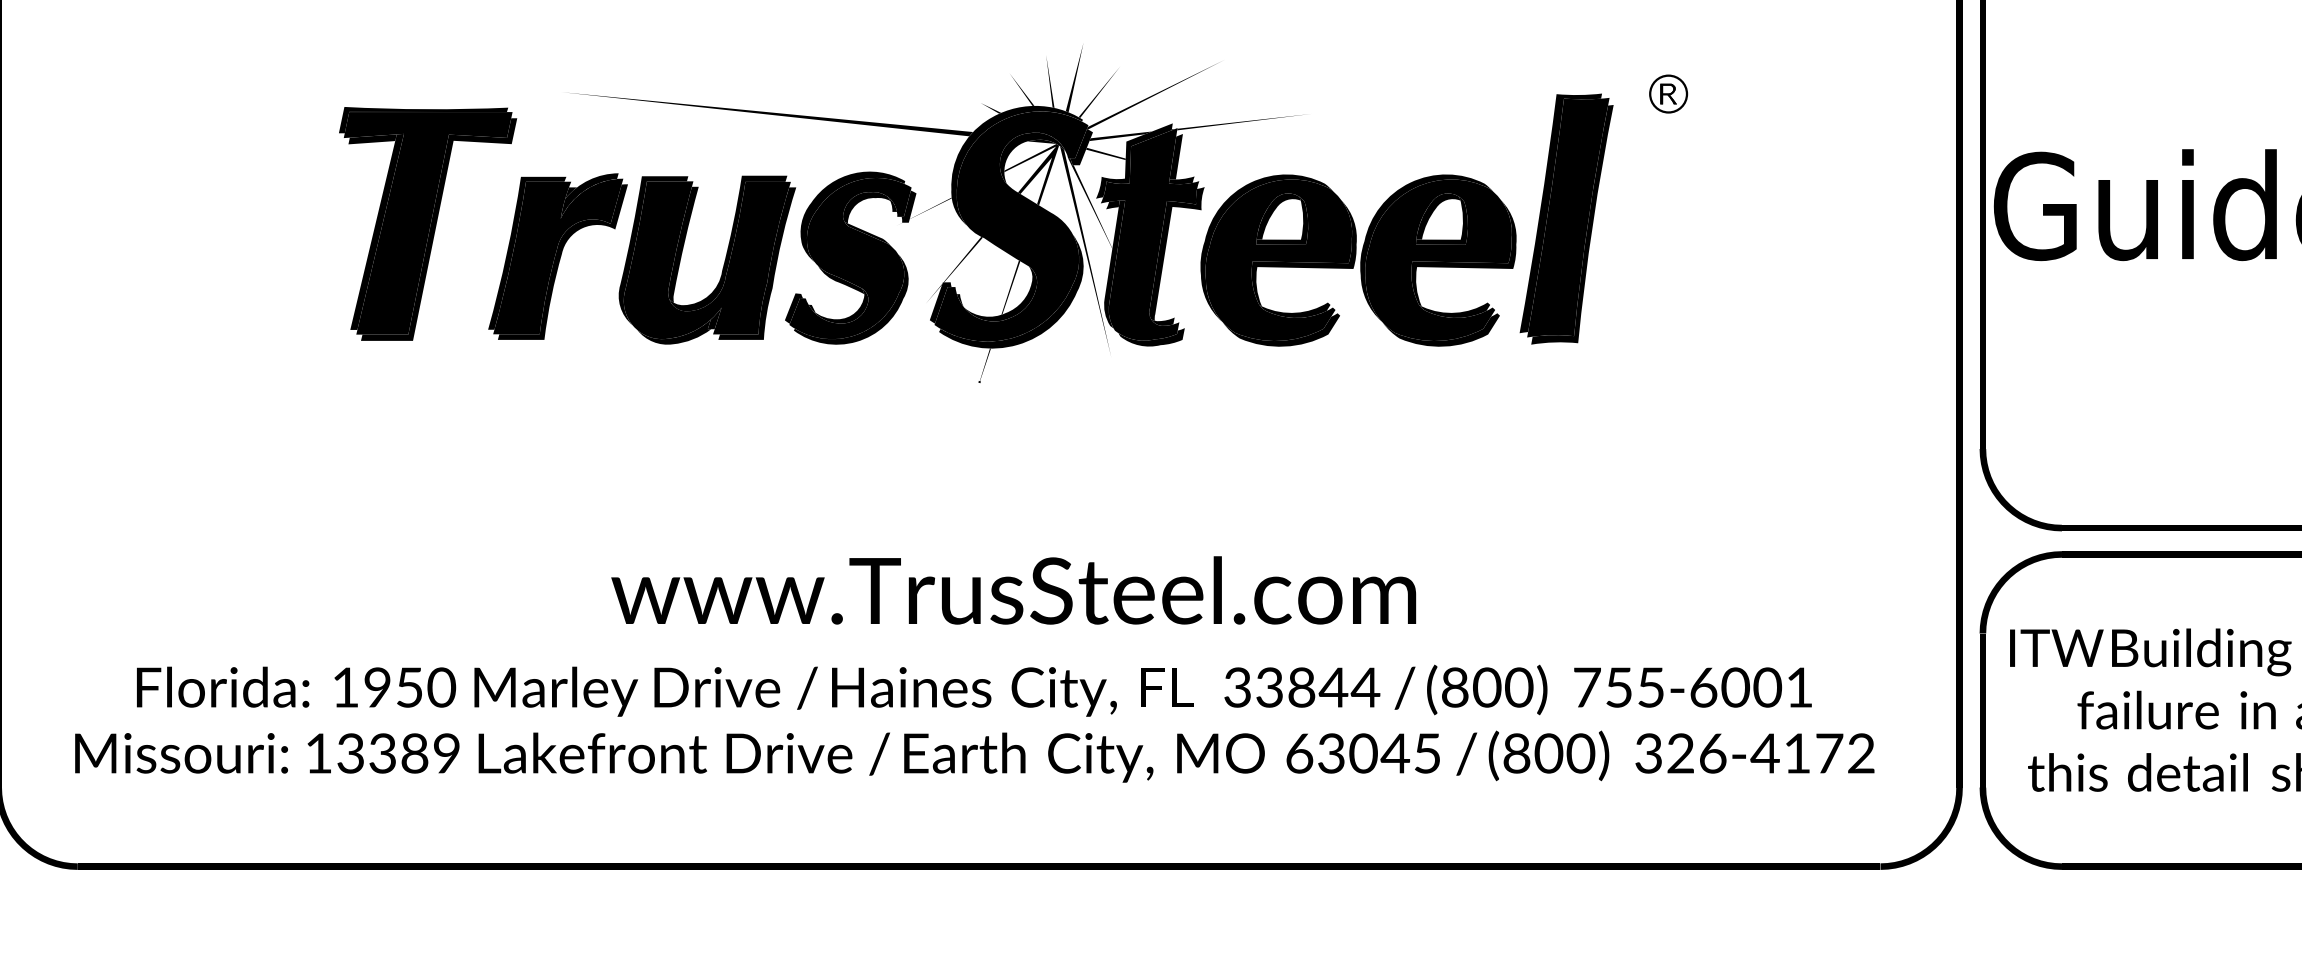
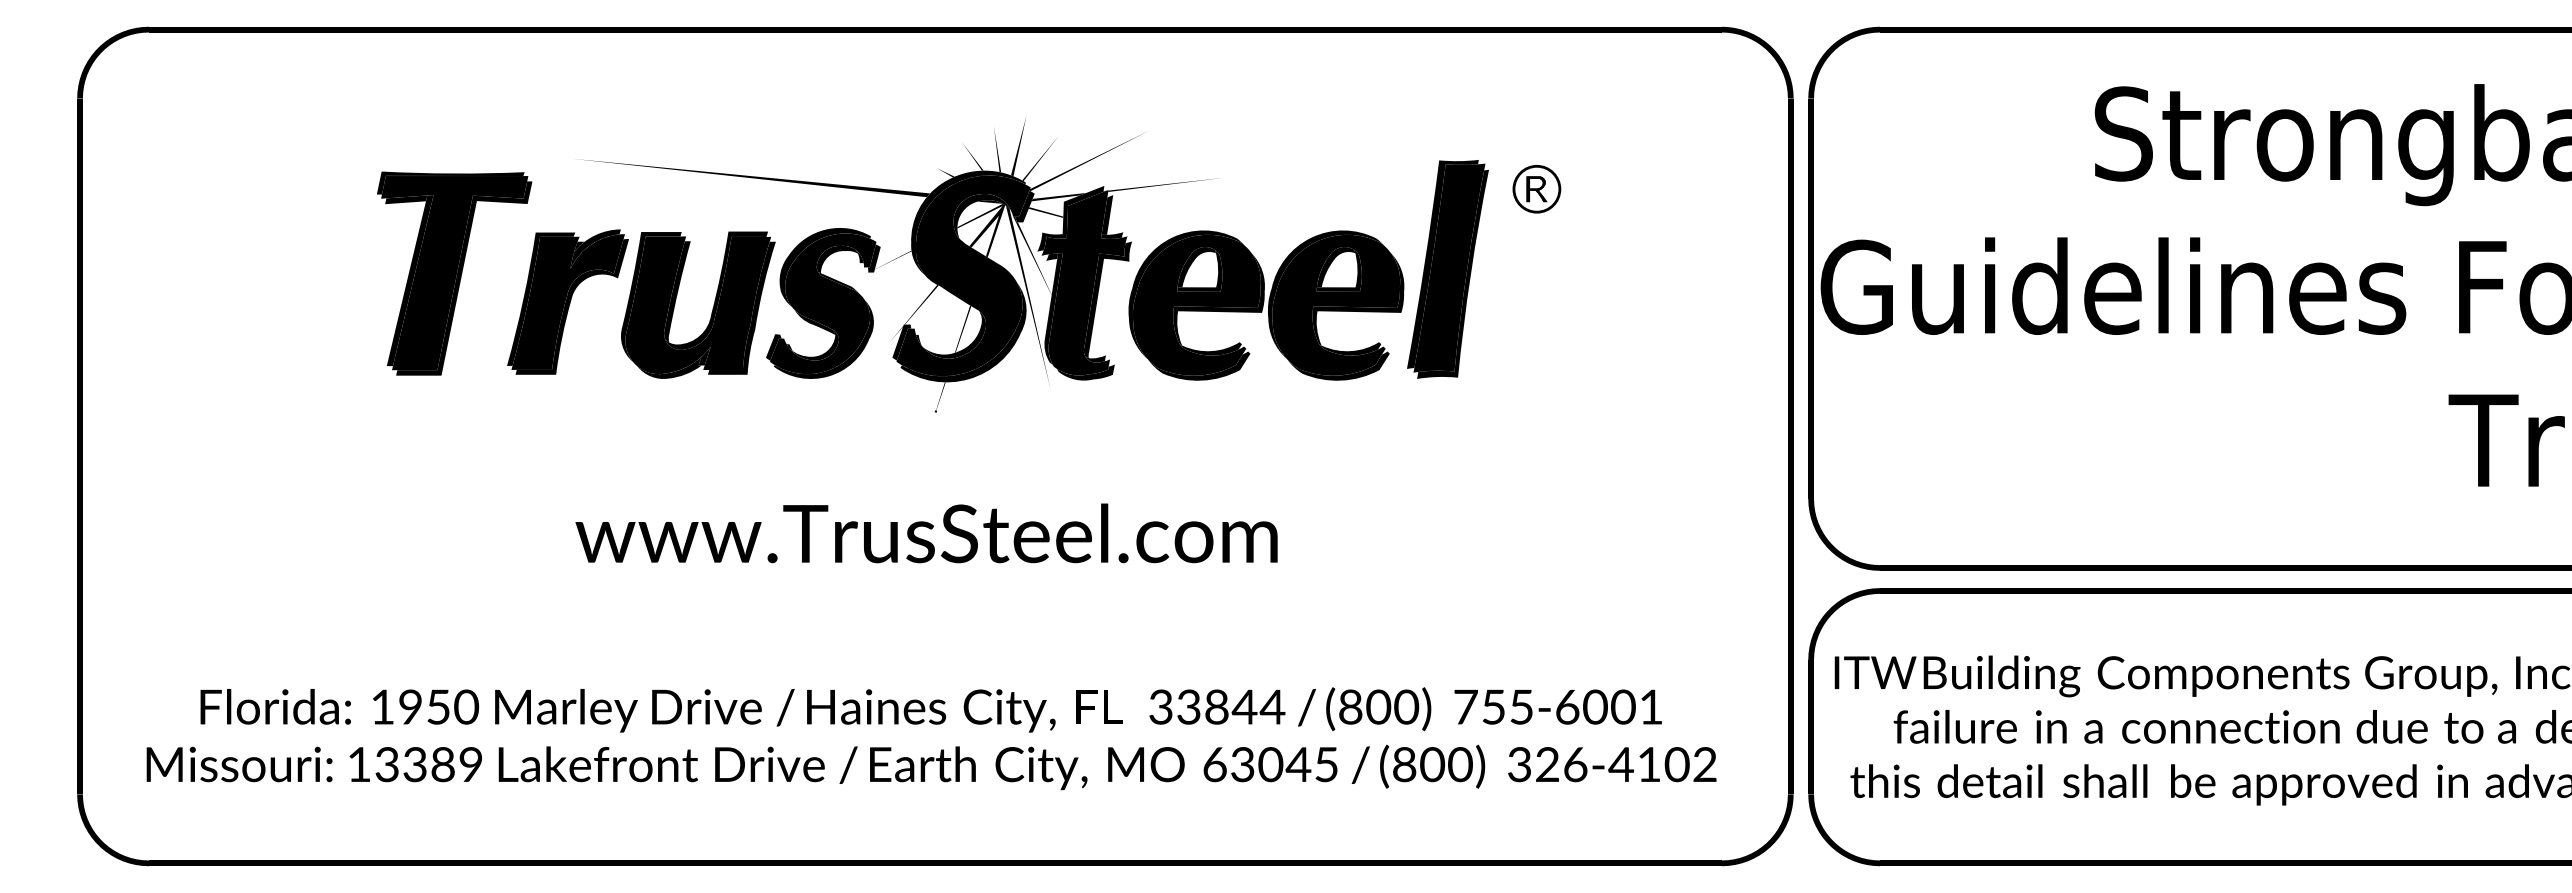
part: (1668, 94) -> (1536, 189), size x1.43
part: (975, 214) -> (932, 265), moved
text: (1013, 590) -> (926, 533), moved
text: (1828, 753) -> (1676, 764), 326-4172 -> 326-4102

